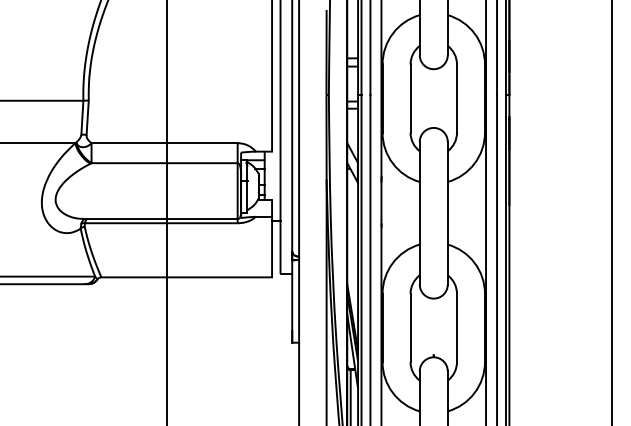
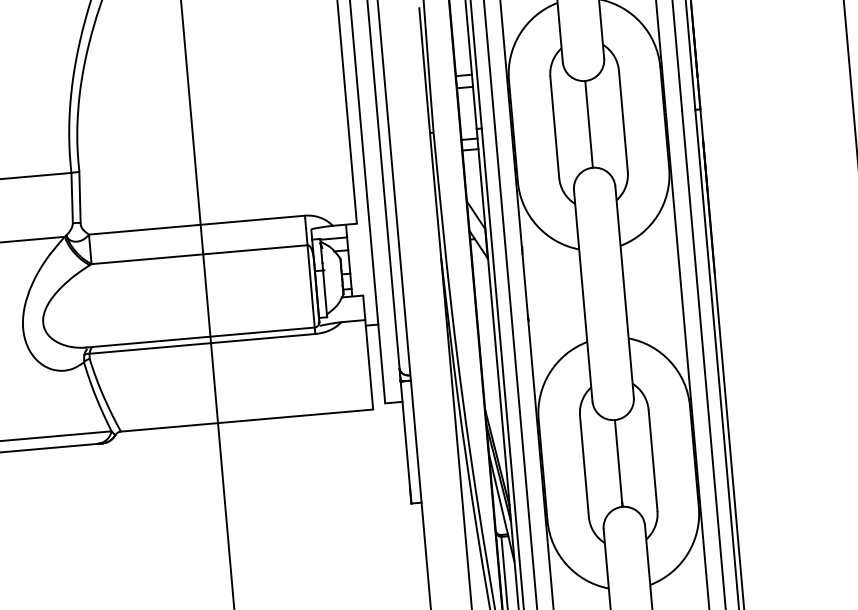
line: (433, 98) -> (588, 124), added
line: (433, 326) -> (618, 461), added

